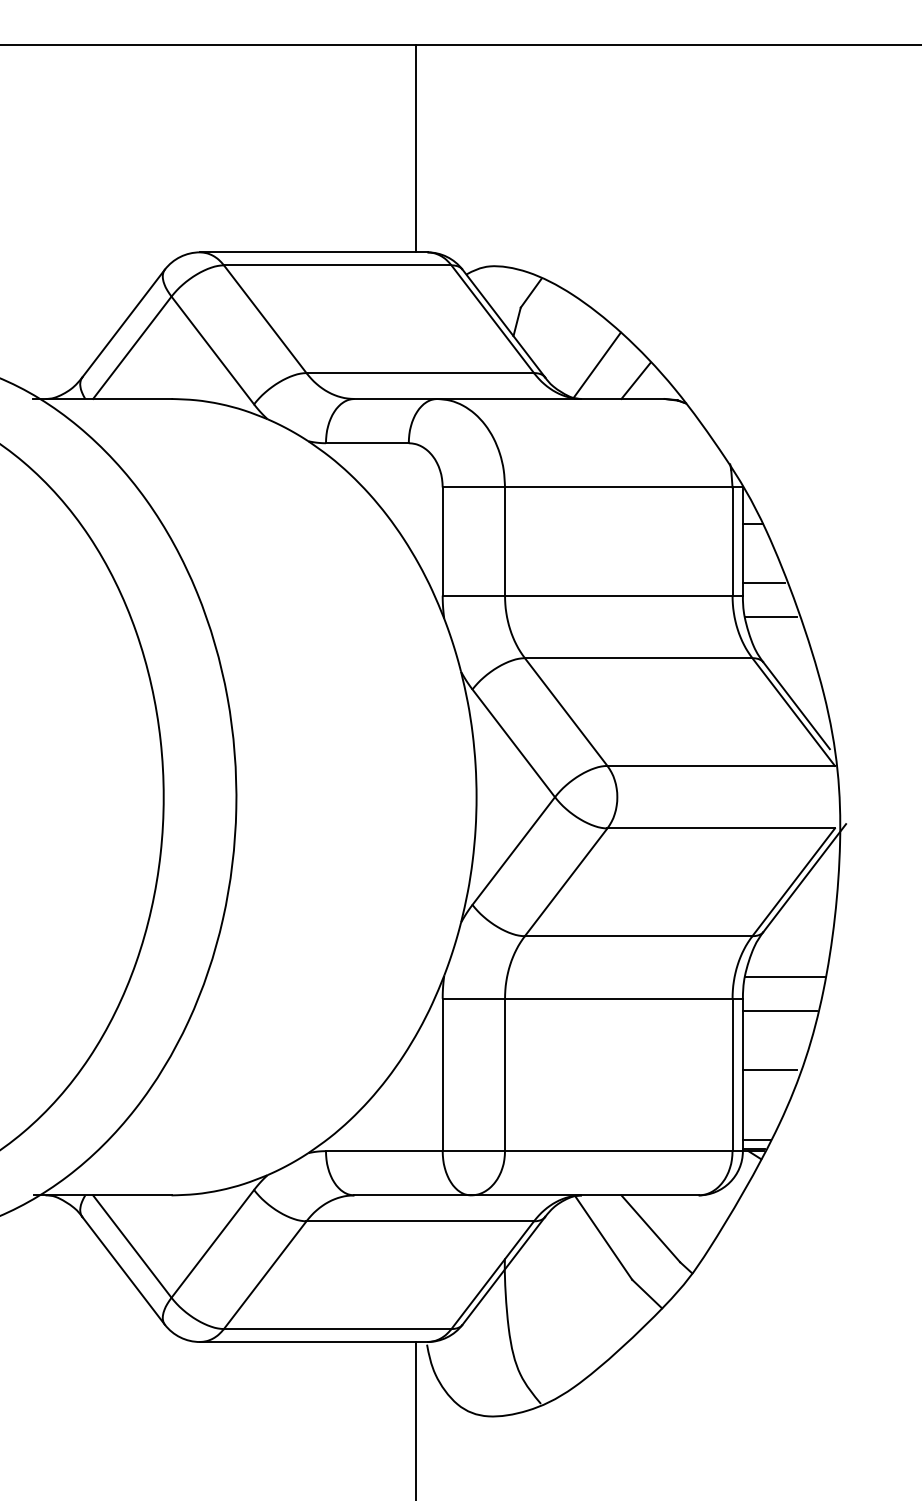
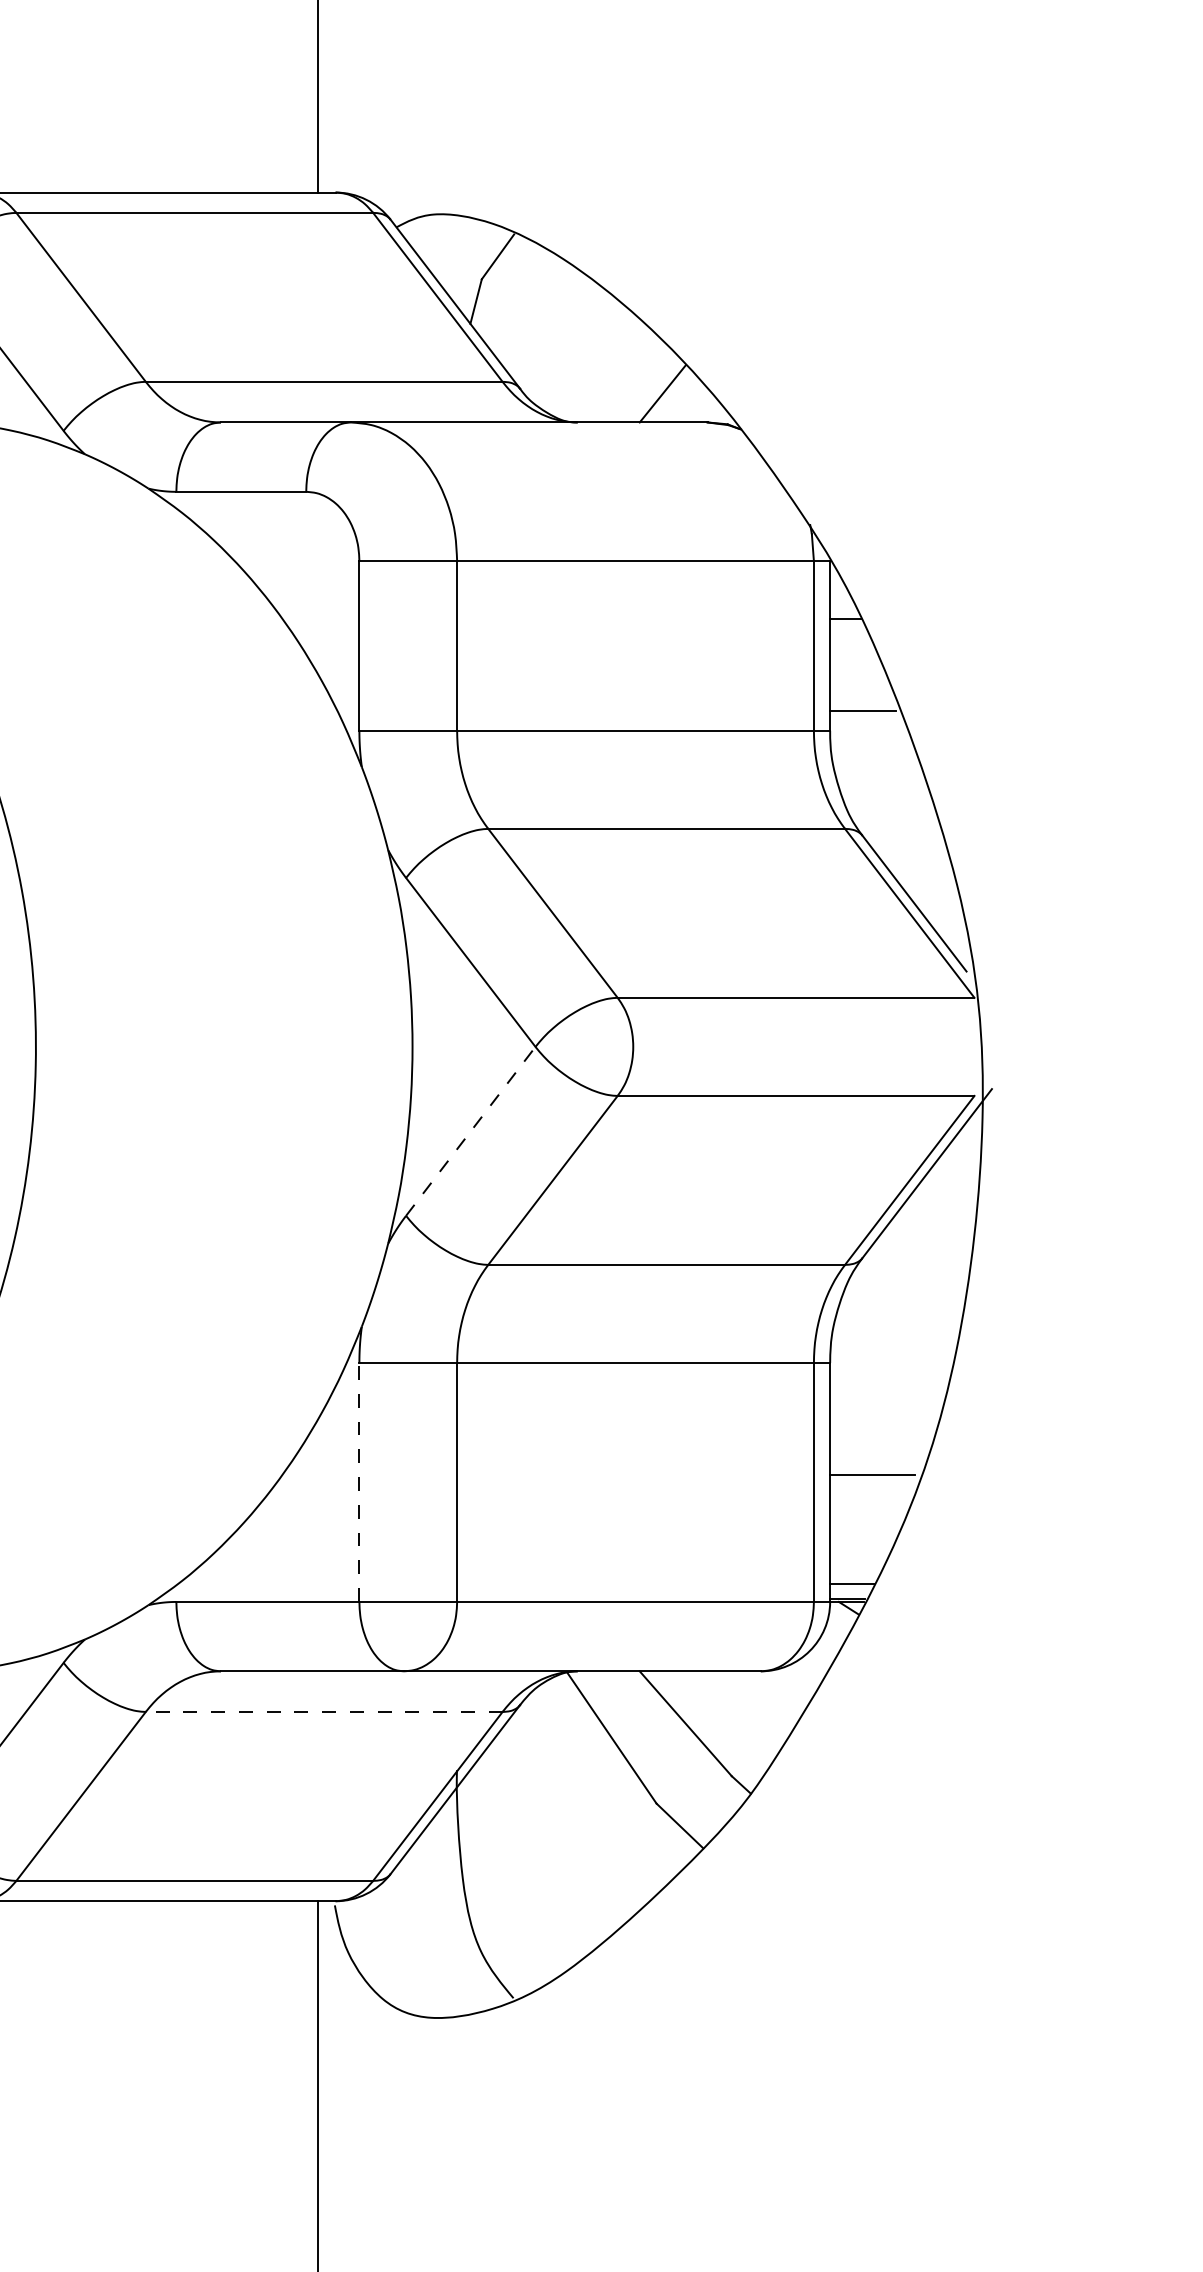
line: (596, 364) -> (600, 368), removed
line: (770, 617) -> (873, 765), removed
line: (513, 851) -> (470, 1132), solid -> dashed
line: (784, 976) -> (895, 1328), removed
line: (779, 1011) -> (887, 1382), removed
line: (442, 1074) -> (359, 1481), solid -> dashed
line: (420, 1221) -> (324, 1712), solid -> dashed

